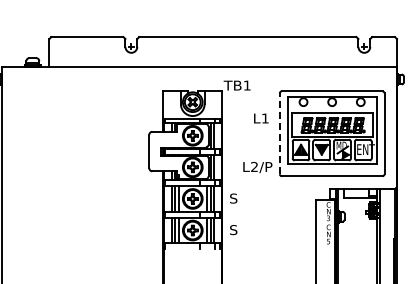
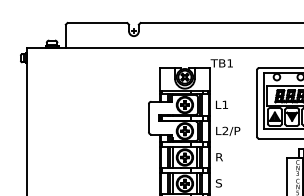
text: (261, 118) -> (222, 104), moved
line: (279, 133) -> (256, 103), dashed -> solid
text: (257, 167) -> (227, 131), moved
text: (234, 198) -> (219, 157), S -> R

